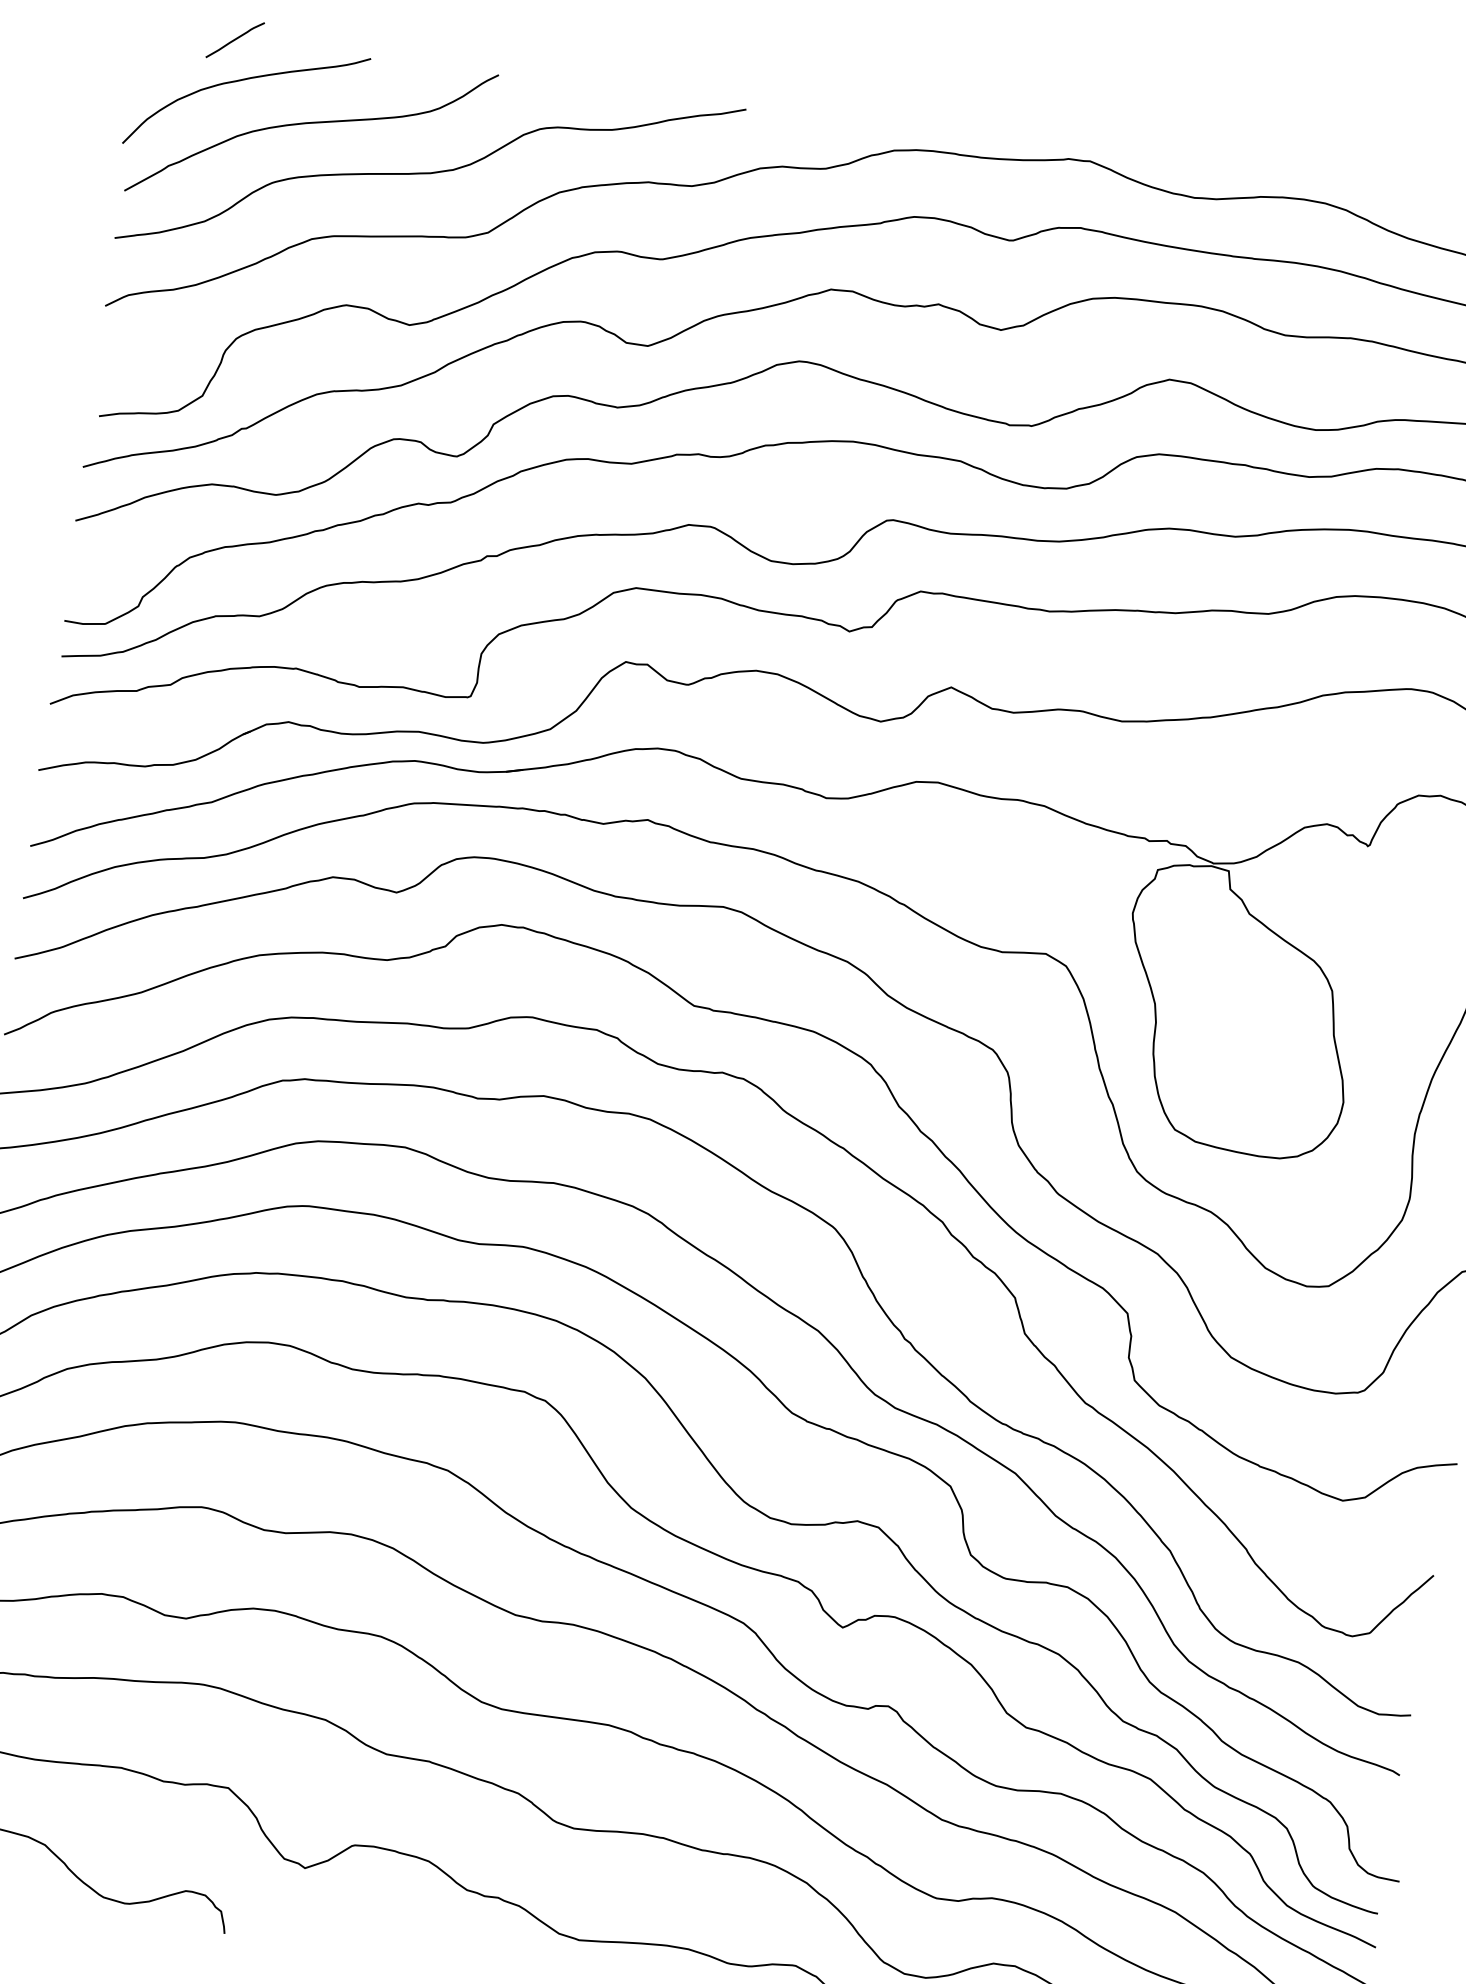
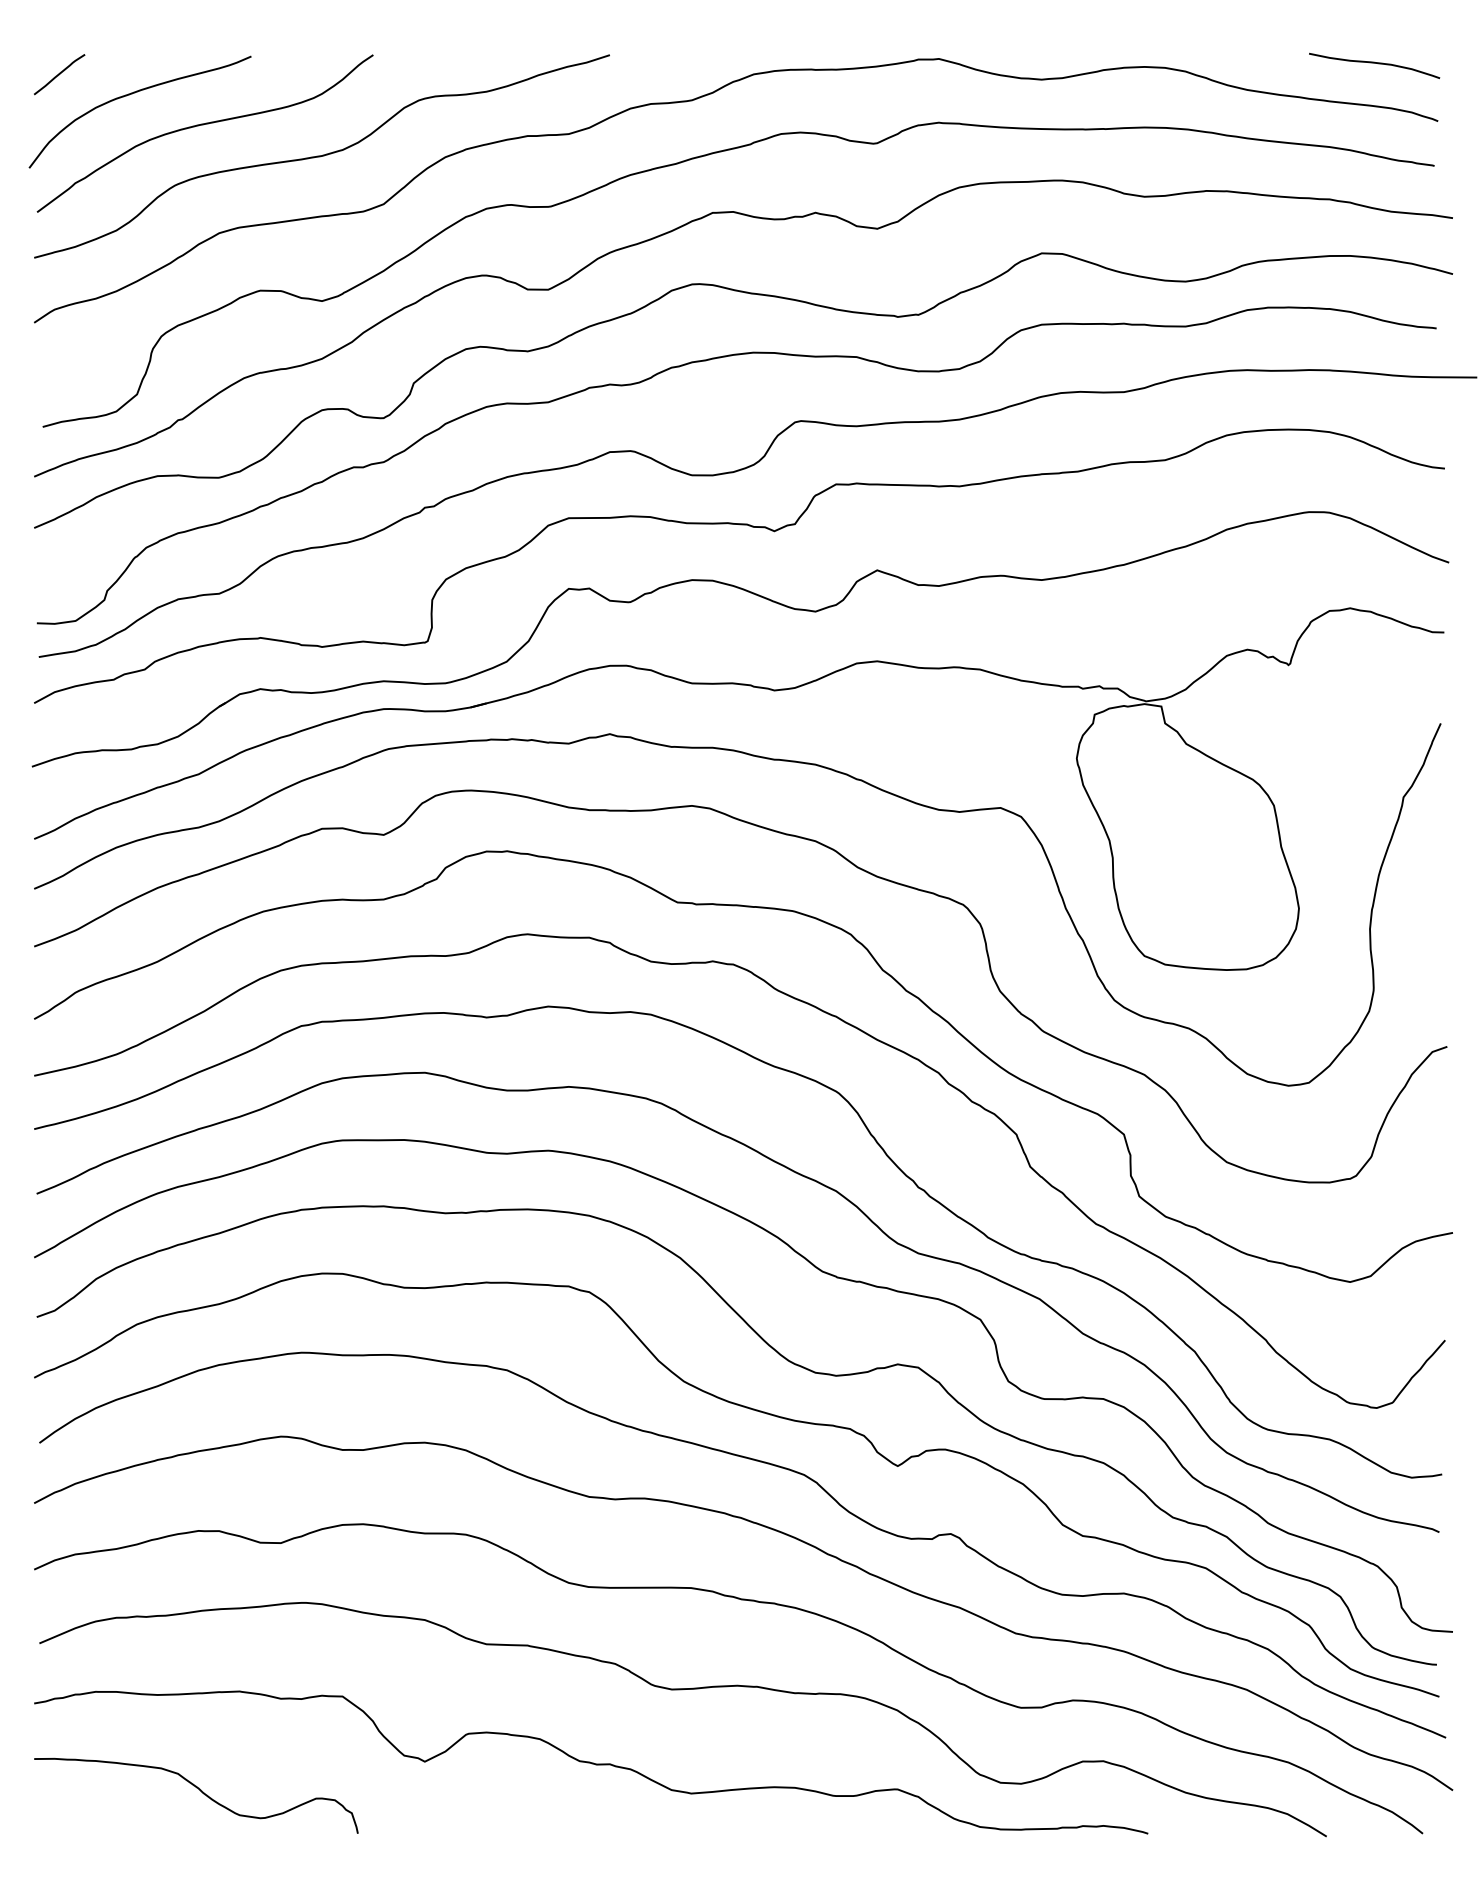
curve: (235, 40) -> (59, 74), moved

